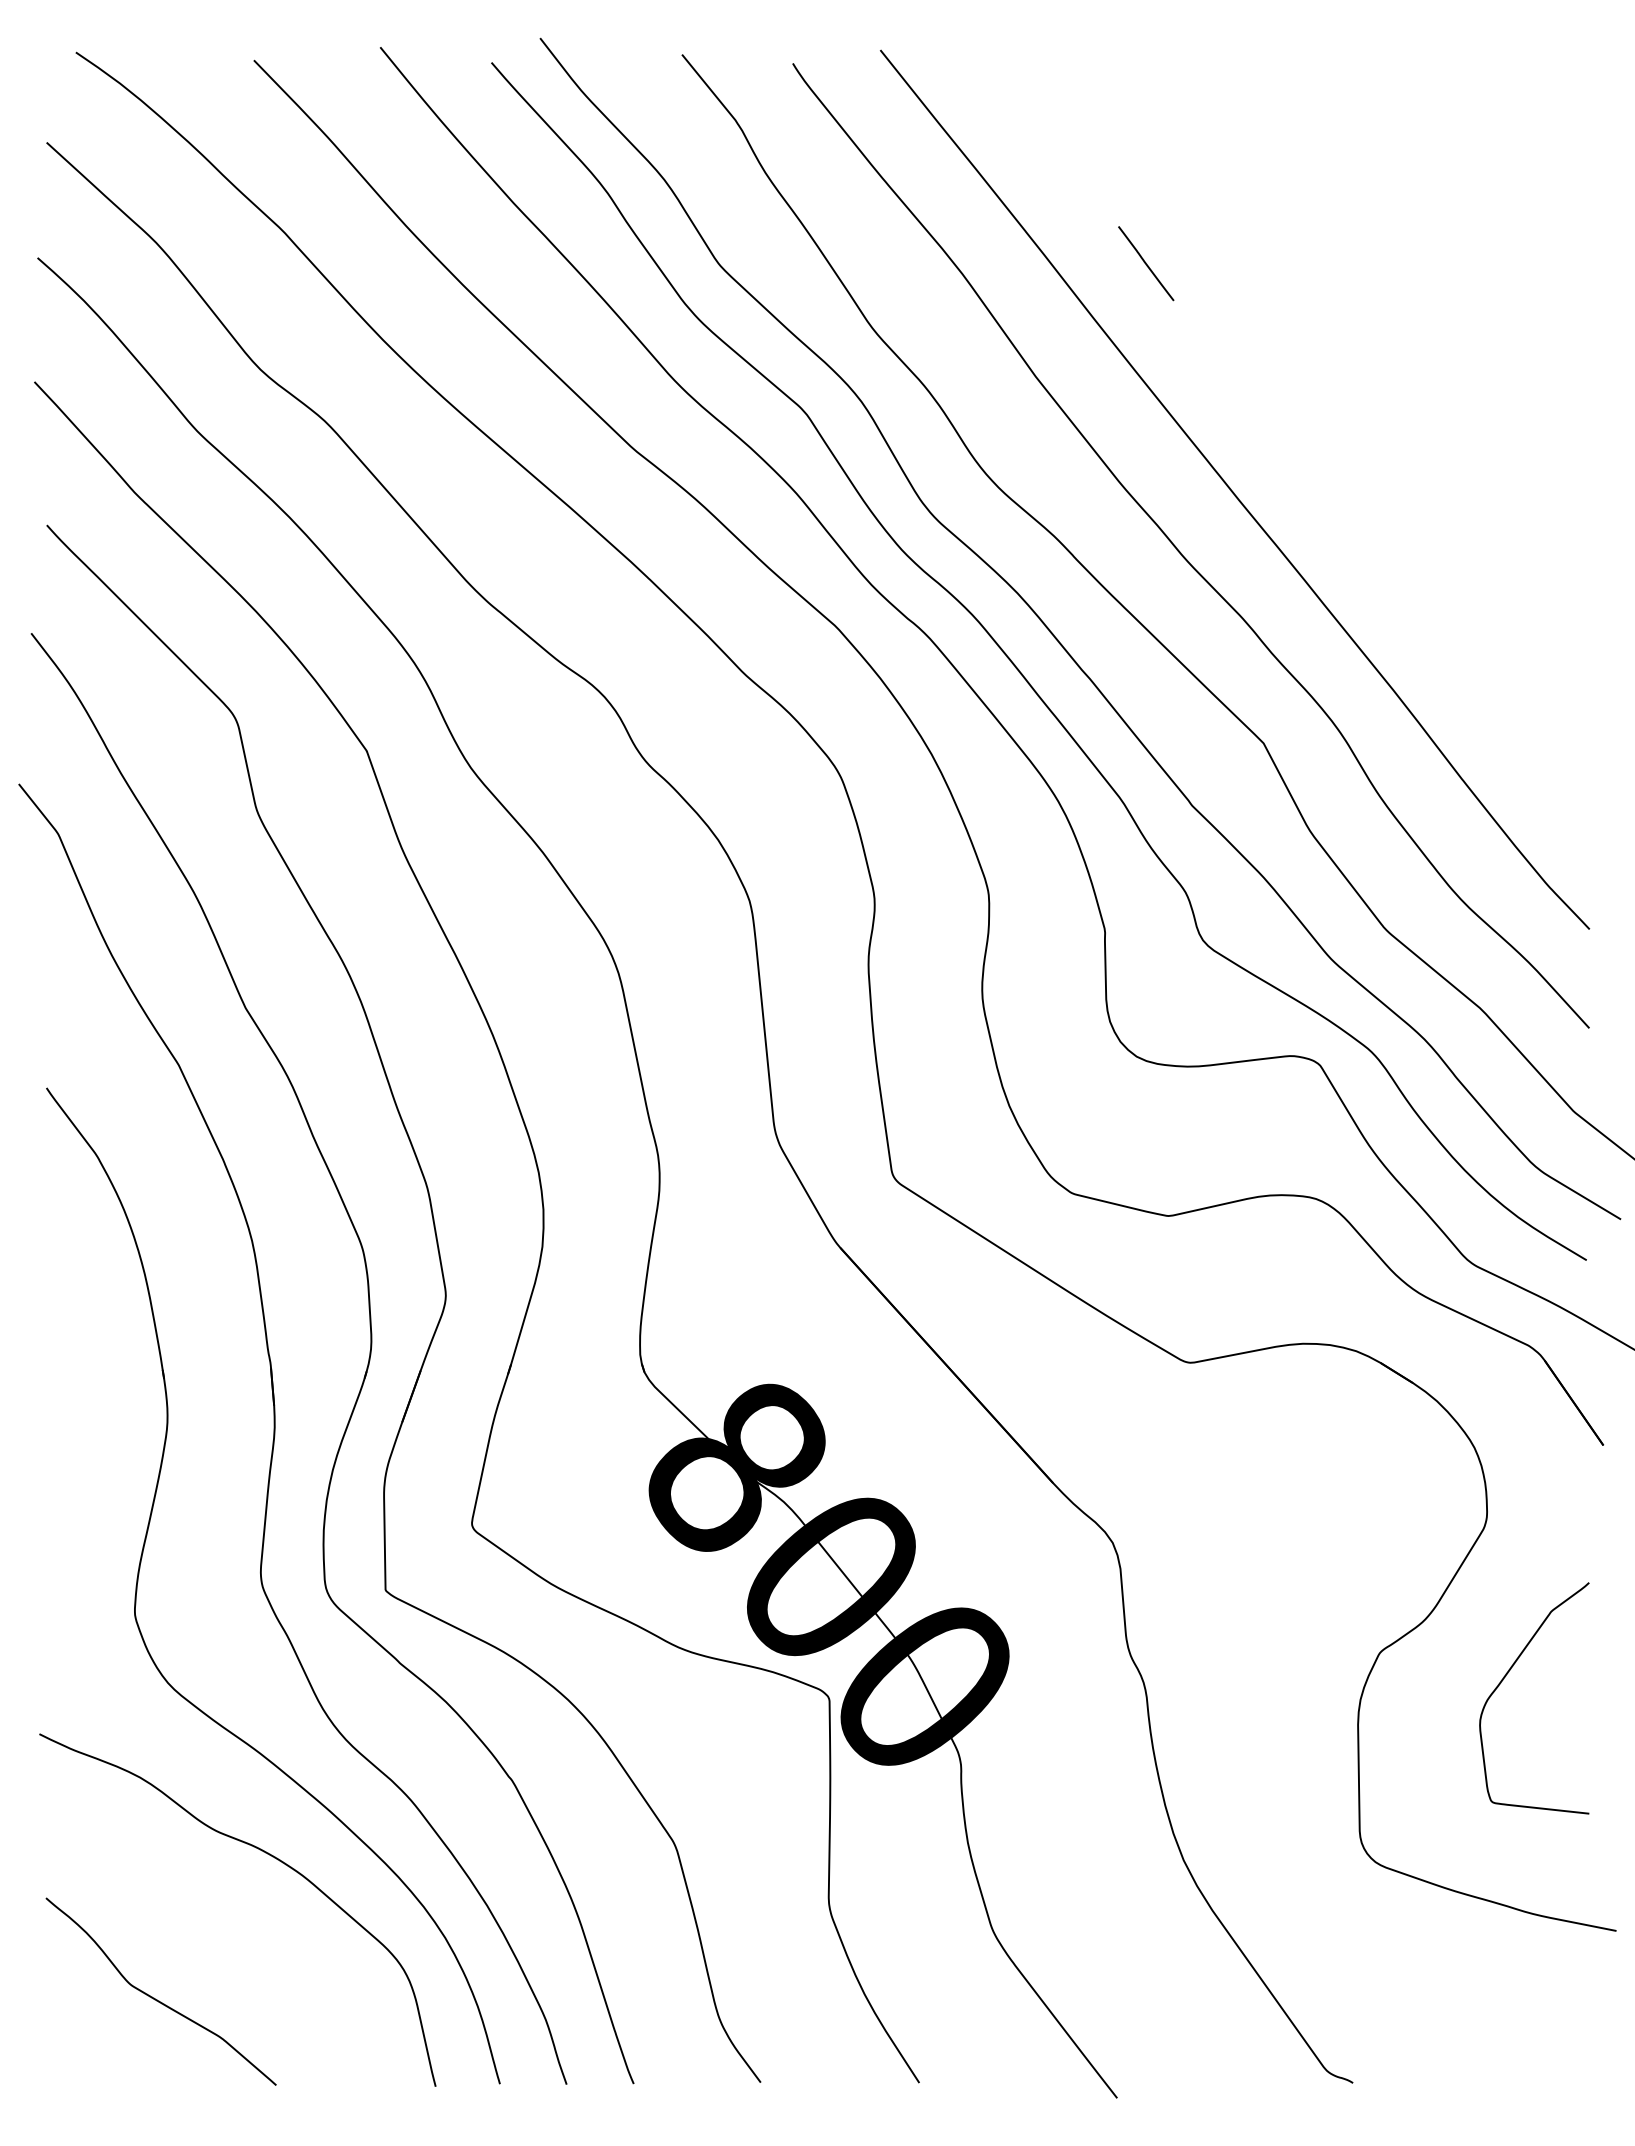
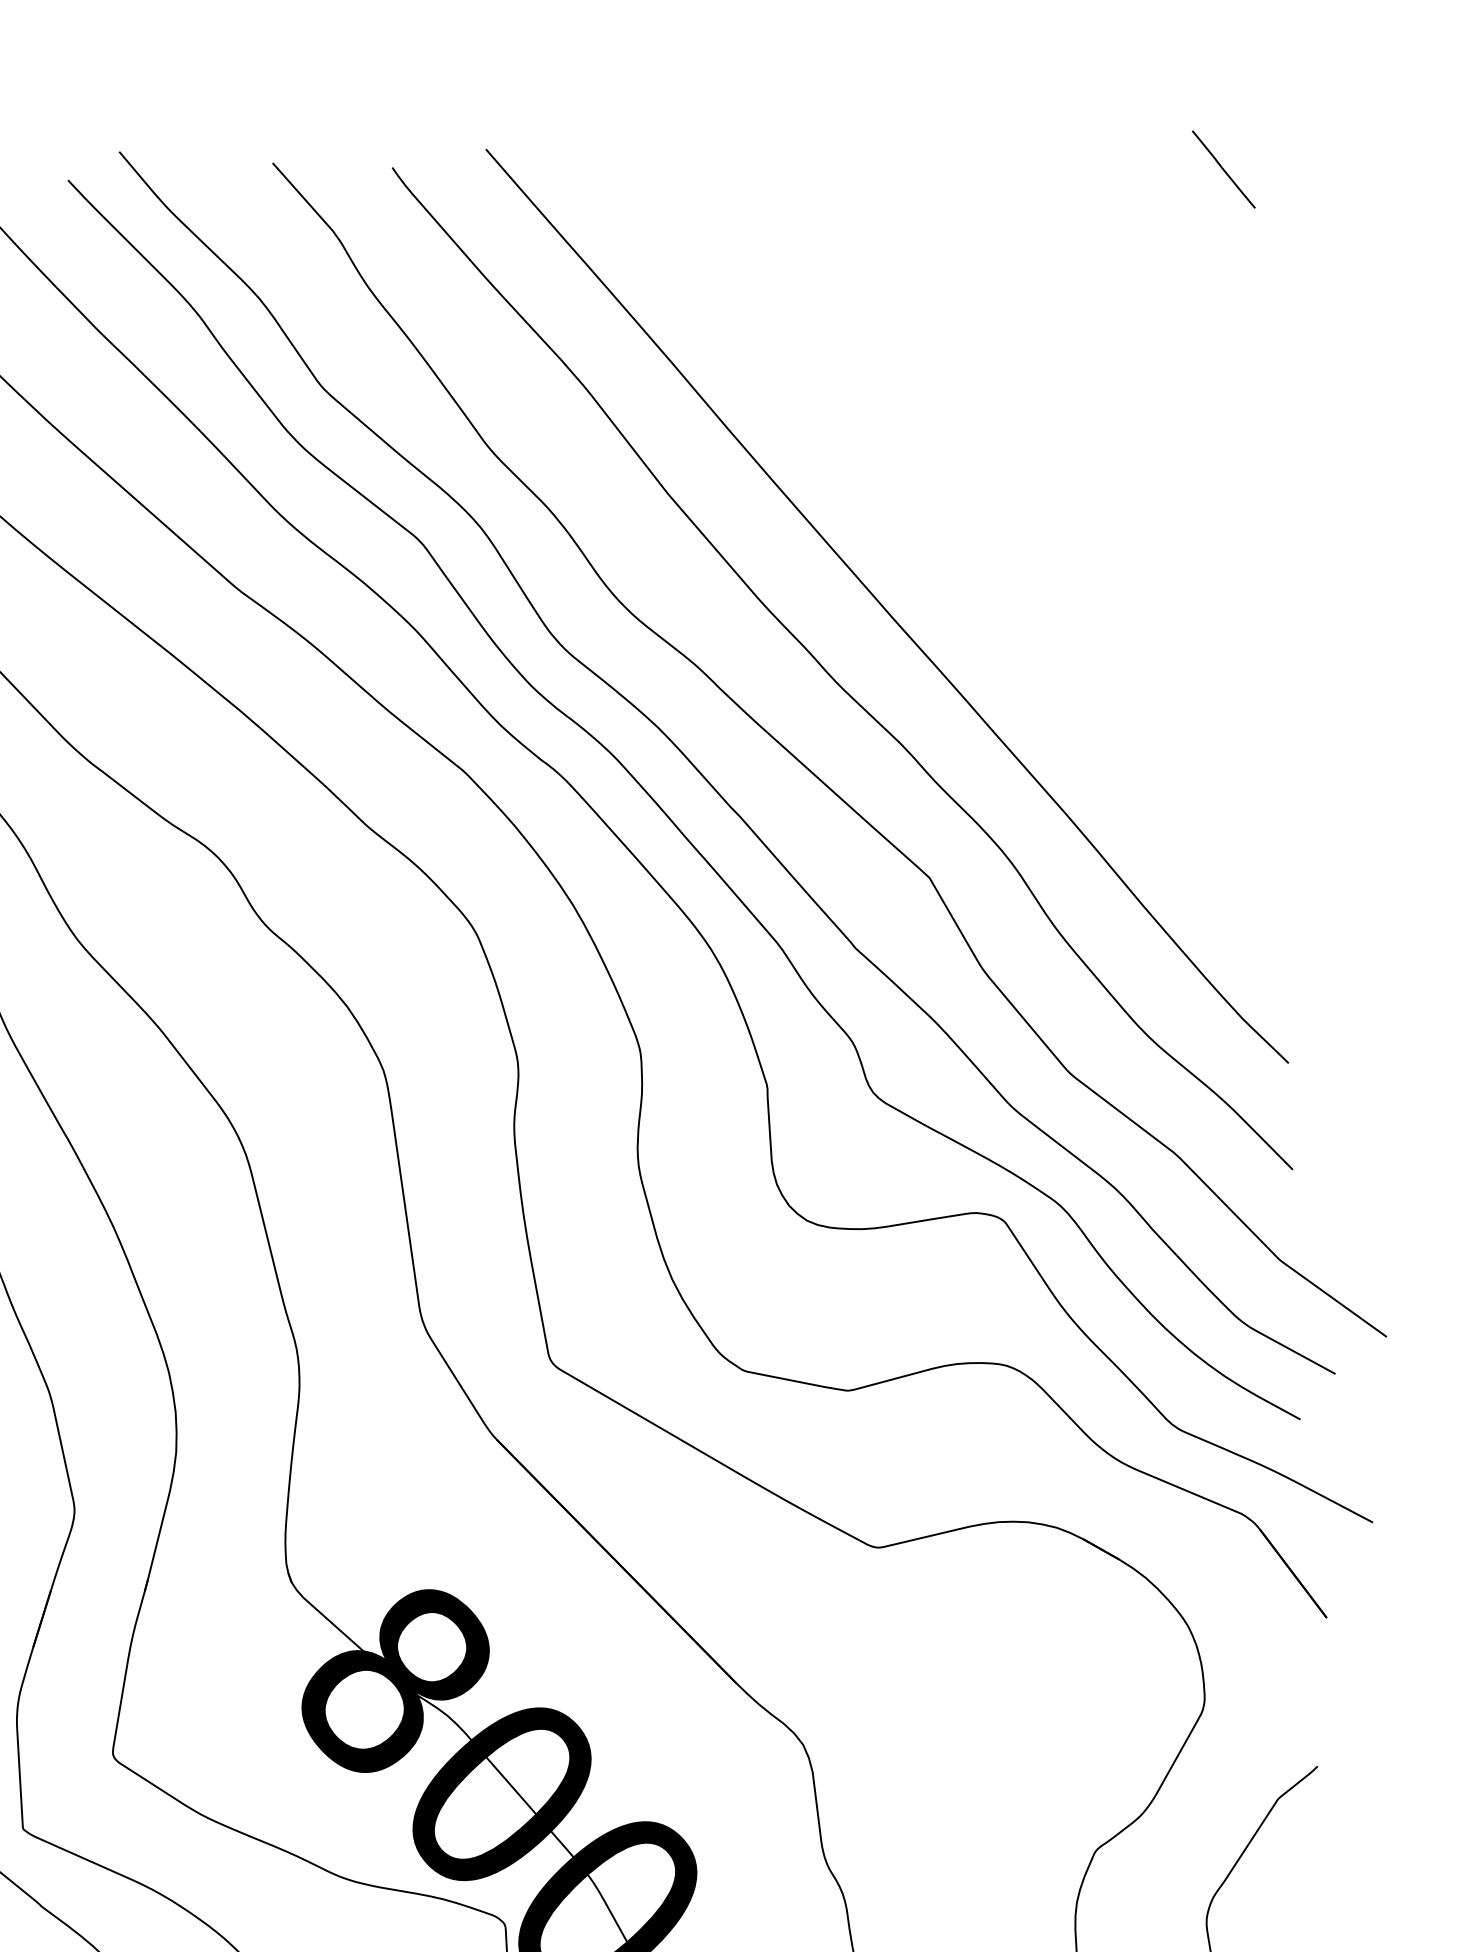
line: (1146, 263) -> (1224, 169), moved

